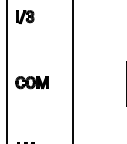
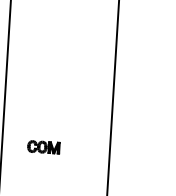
part: (25, 17) -> (39, 39), removed
part: (31, 82) -> (42, 146), size x0.6

